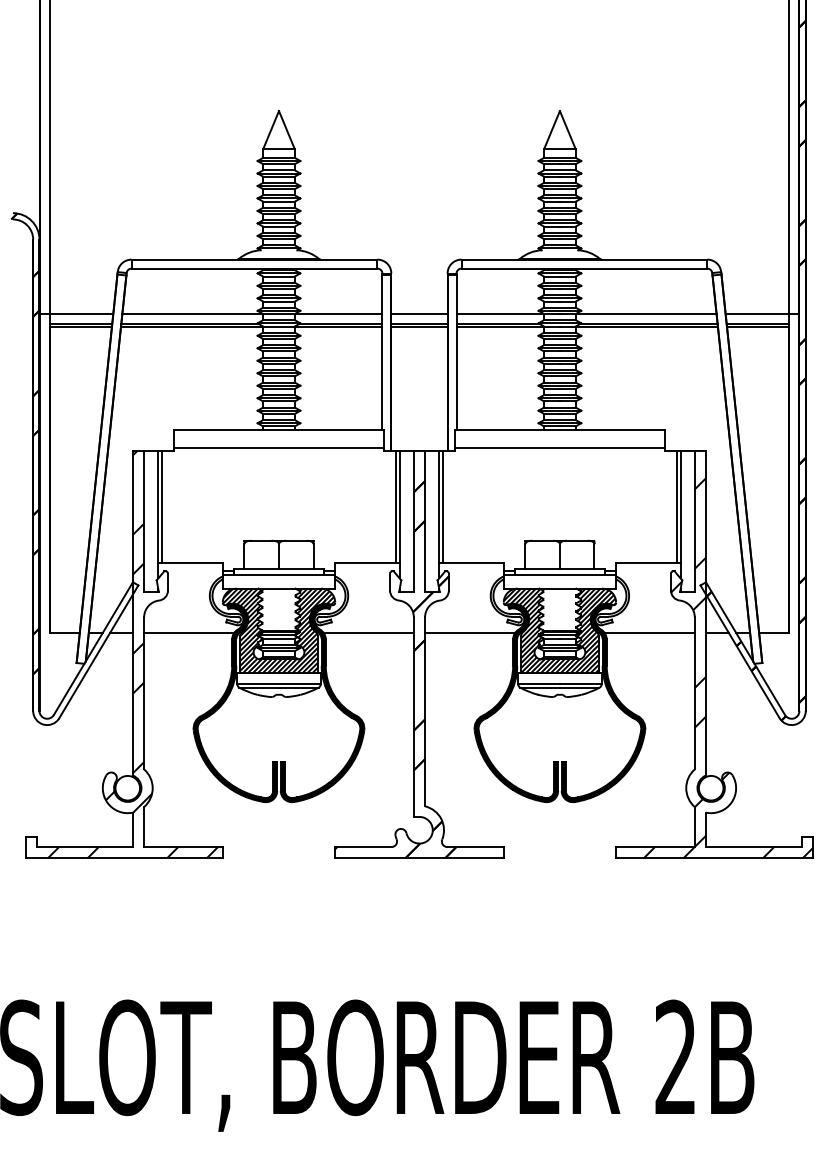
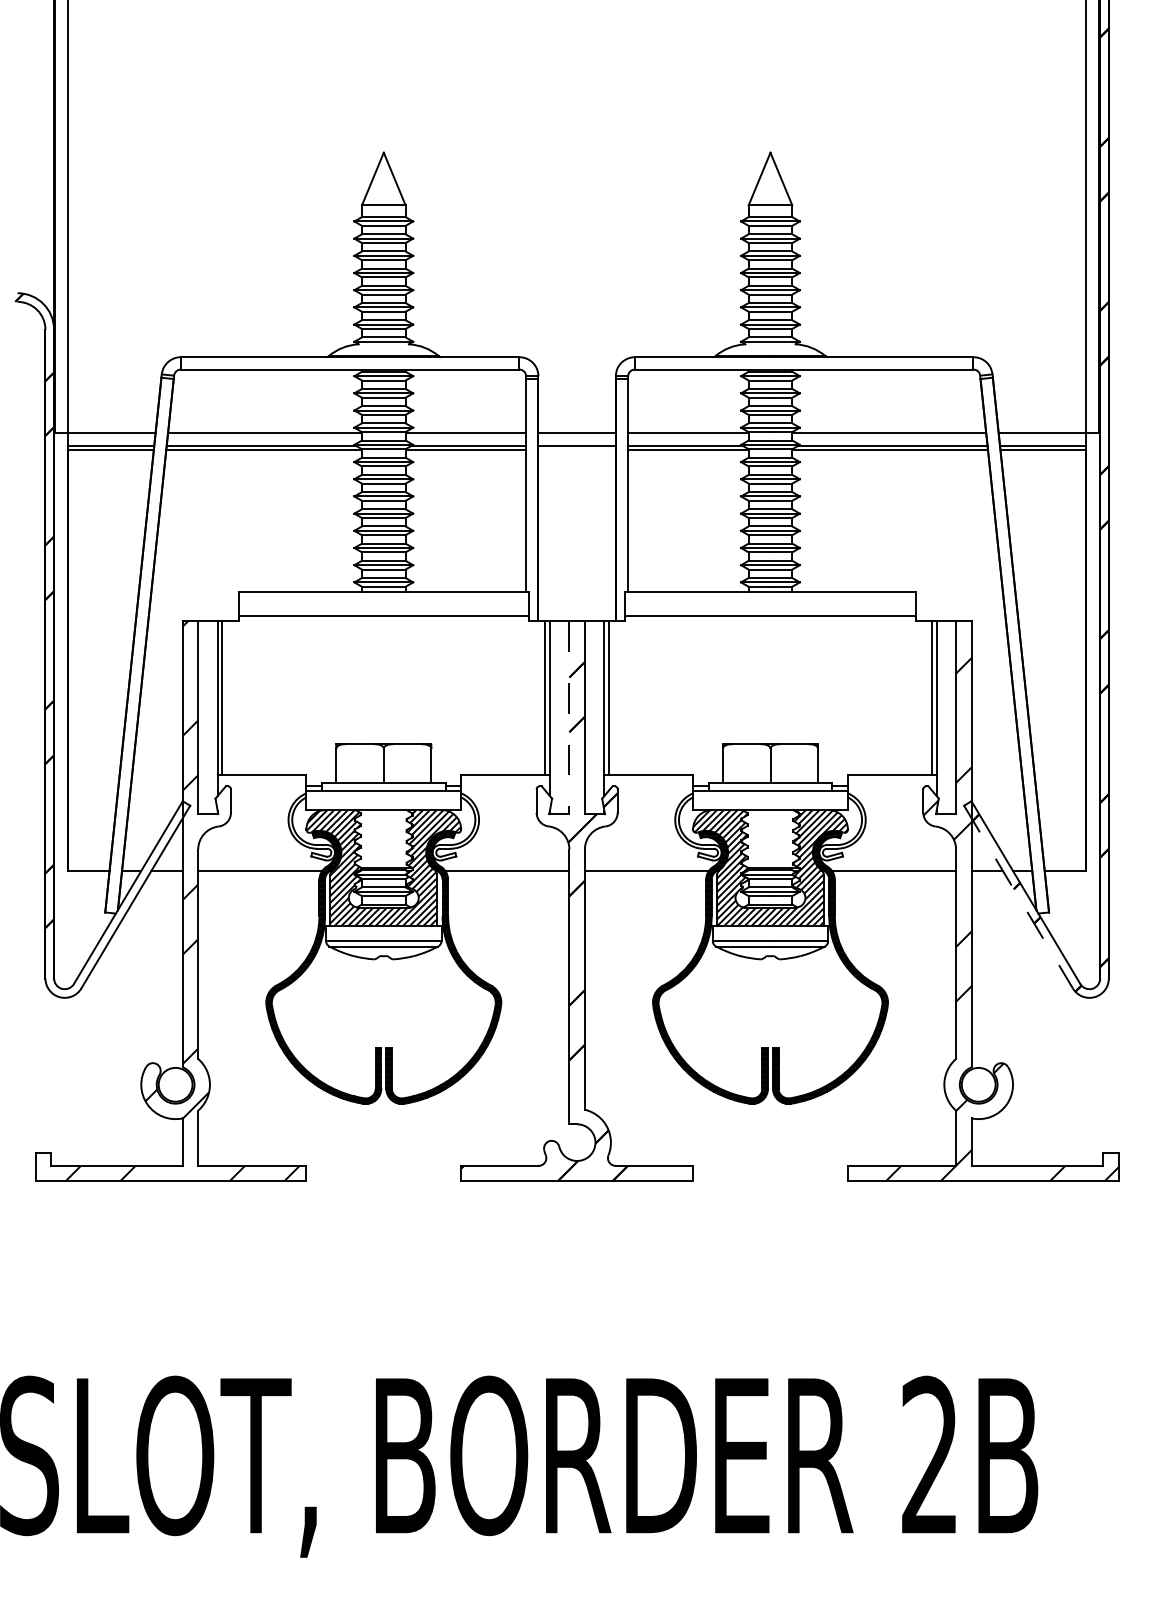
line: (419, 327) -> (576, 450), removed
line: (413, 521) -> (569, 717), solid -> dashed
line: (740, 652) -> (1018, 897), solid -> dashed

